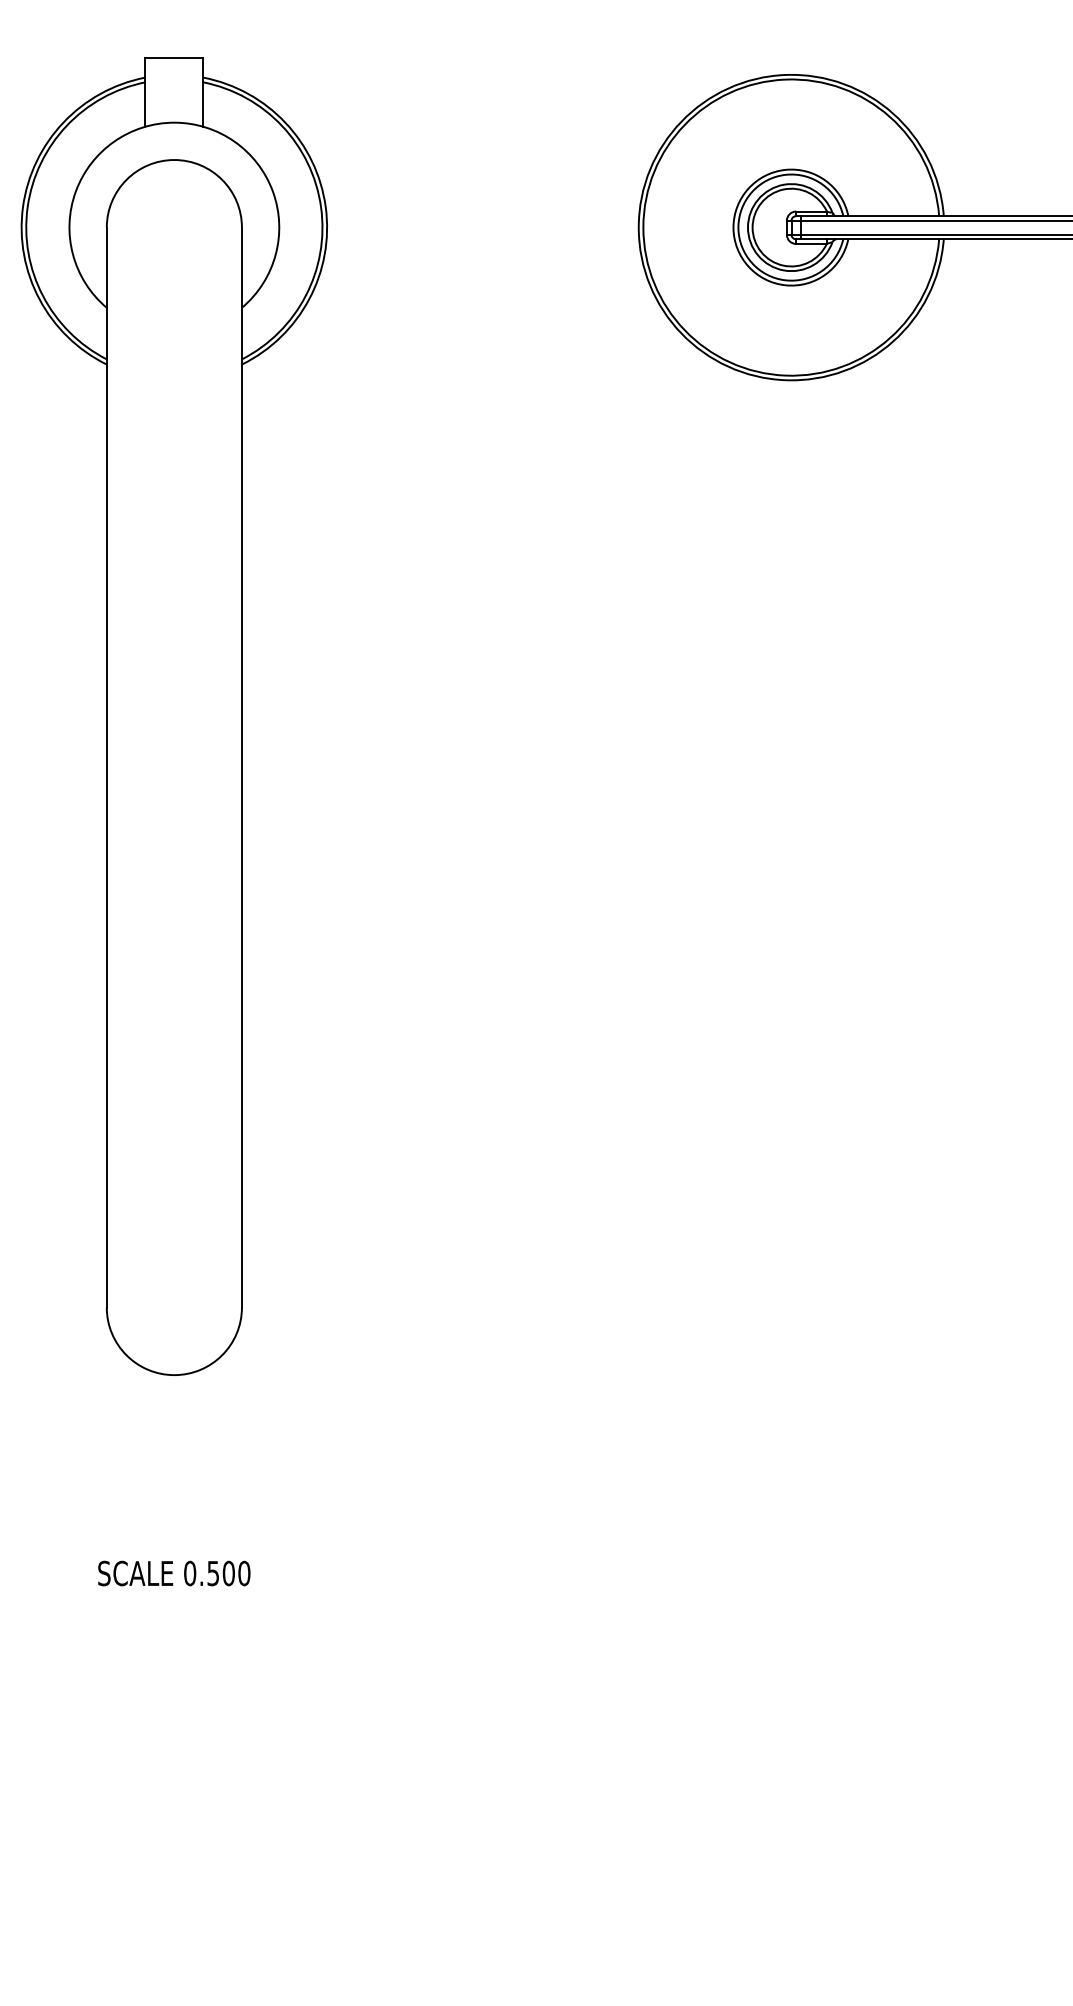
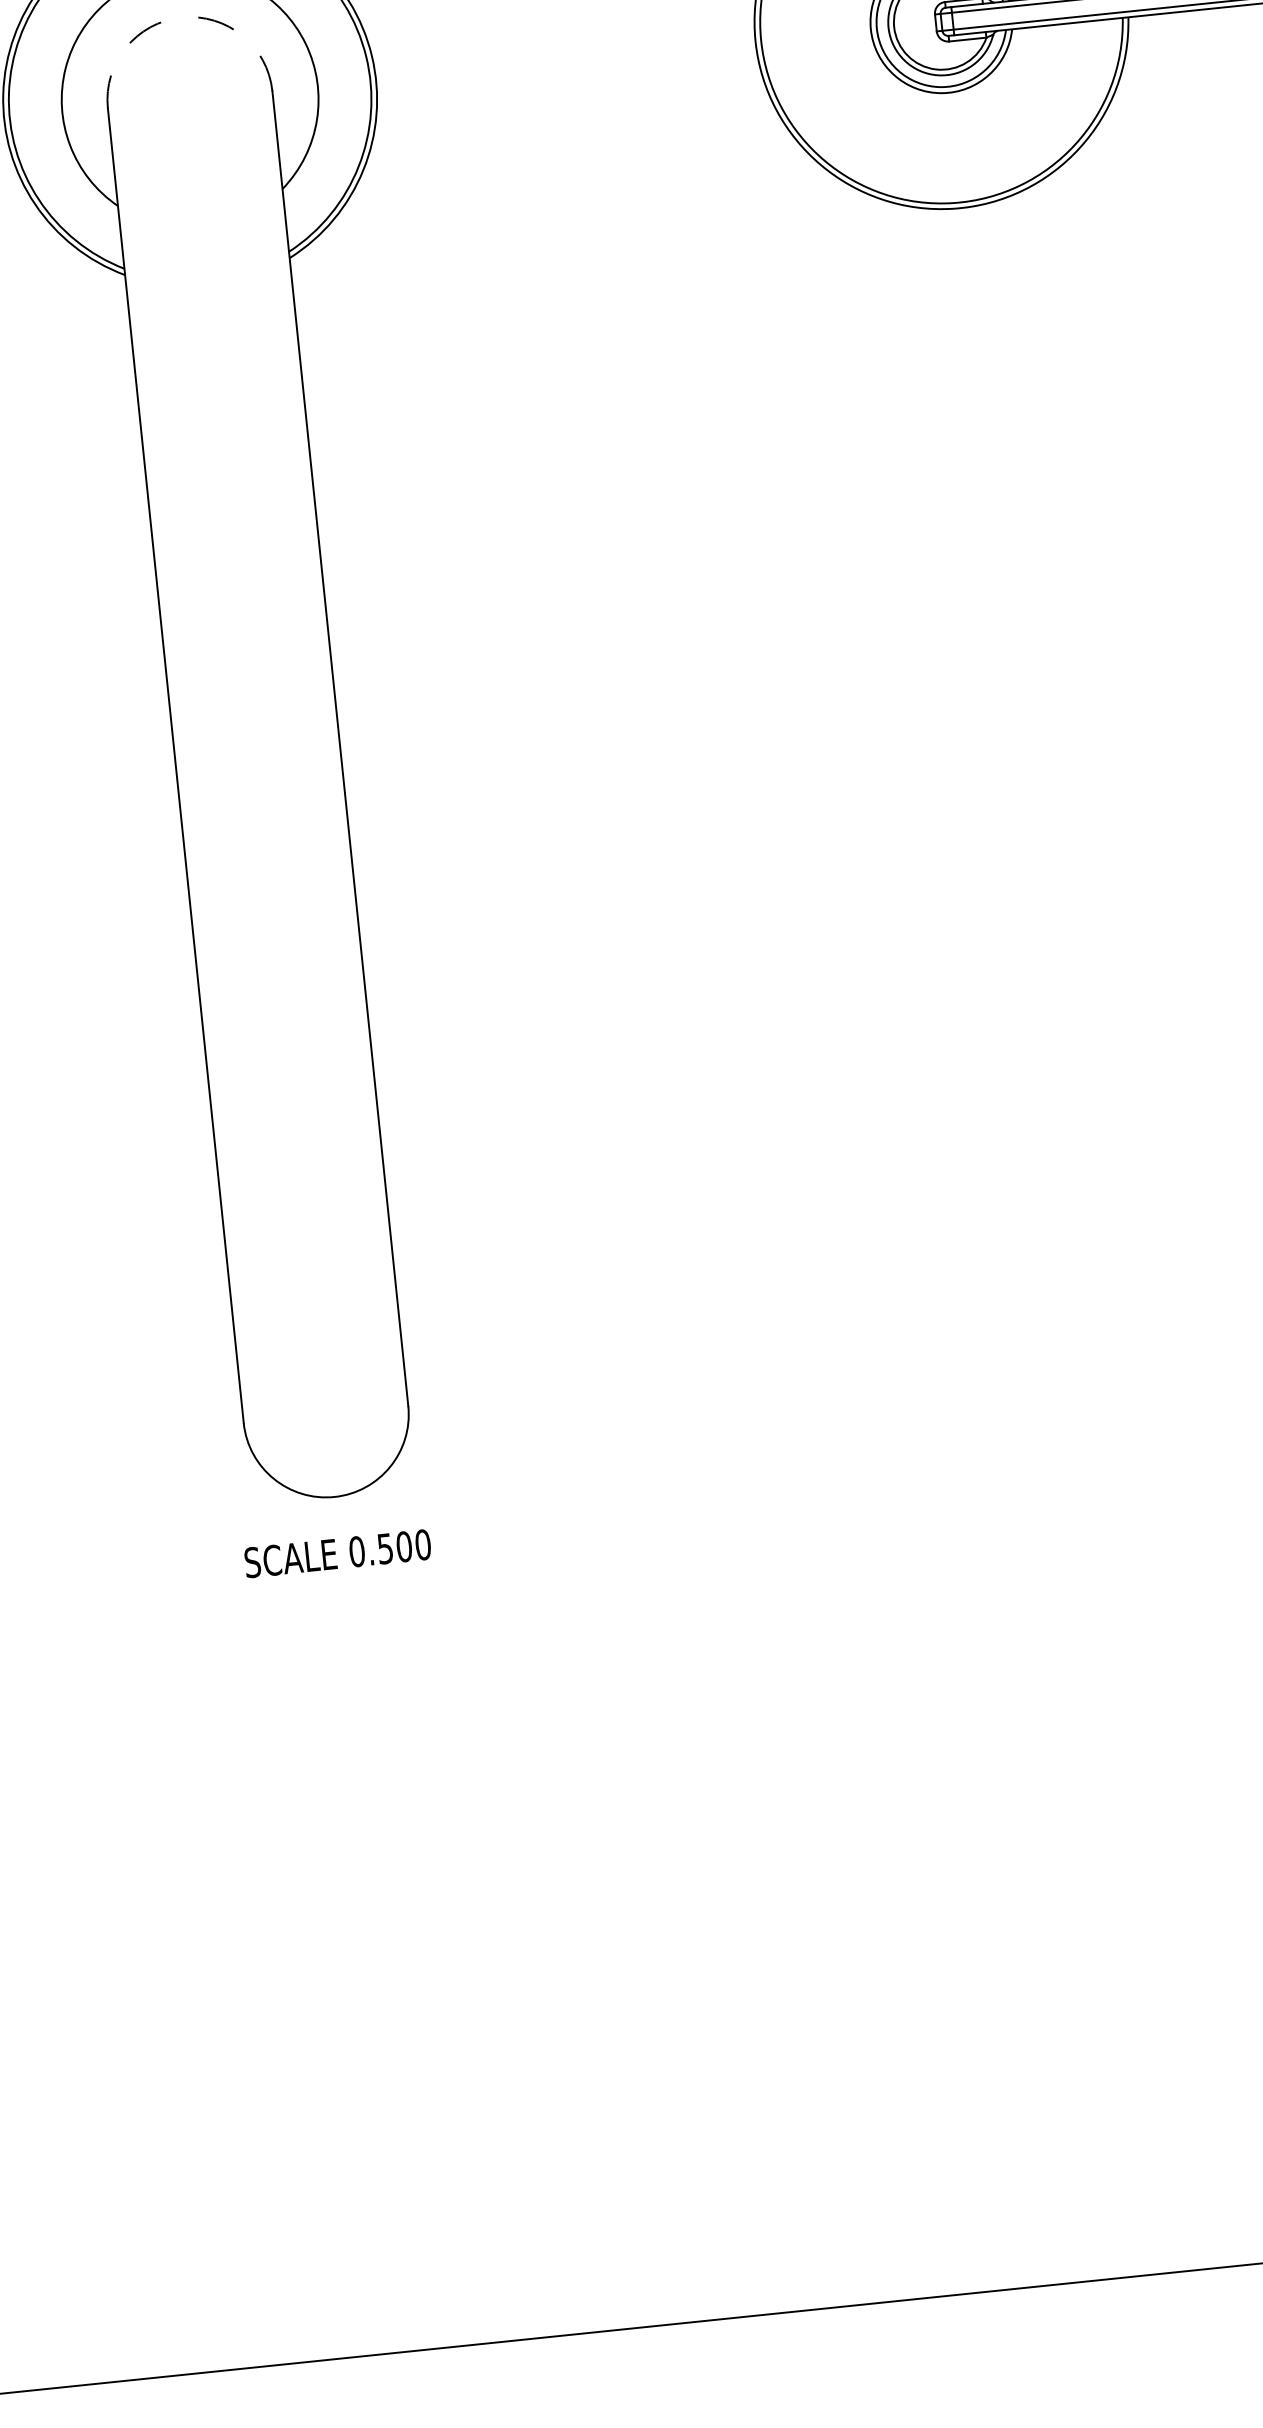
arc: (174, 160) -> (181, 18), solid -> dashed
text: (174, 1573) -> (338, 1553), moved

